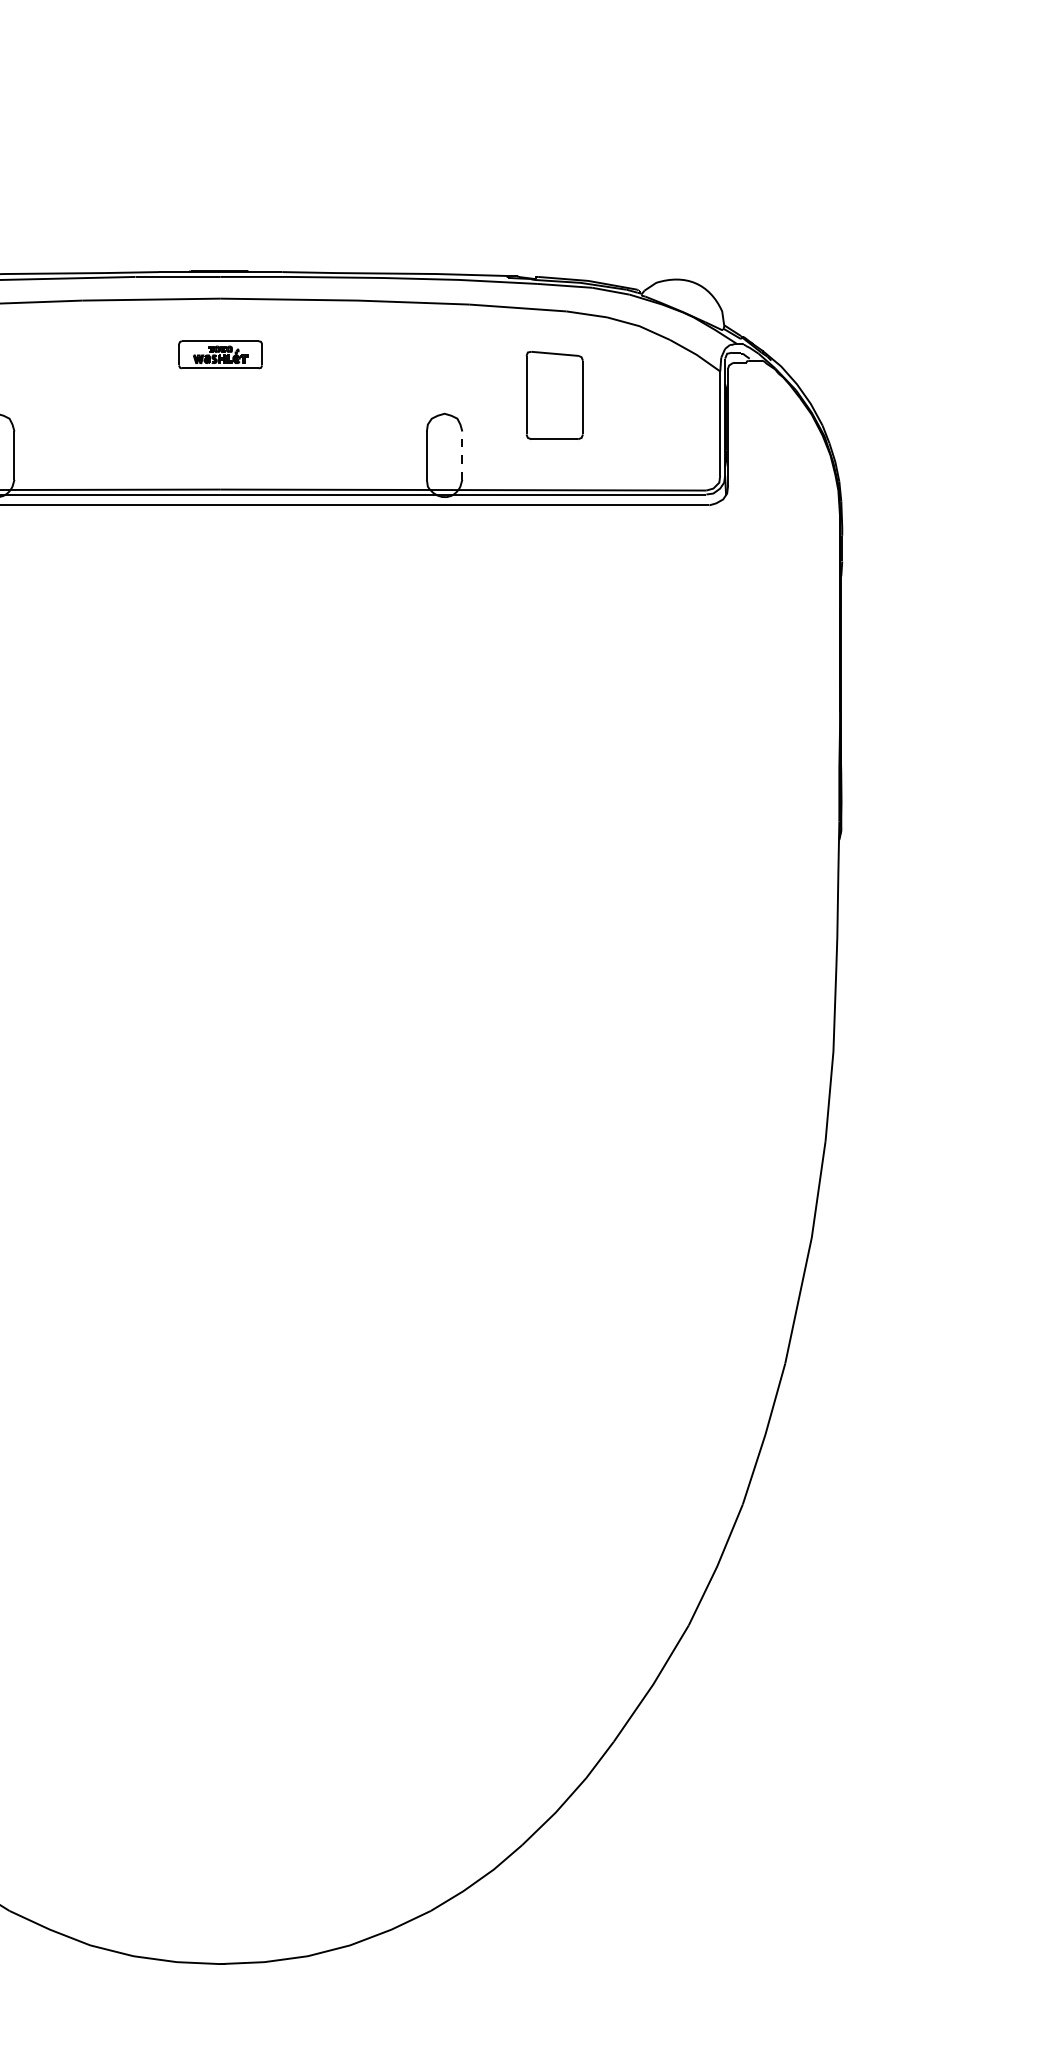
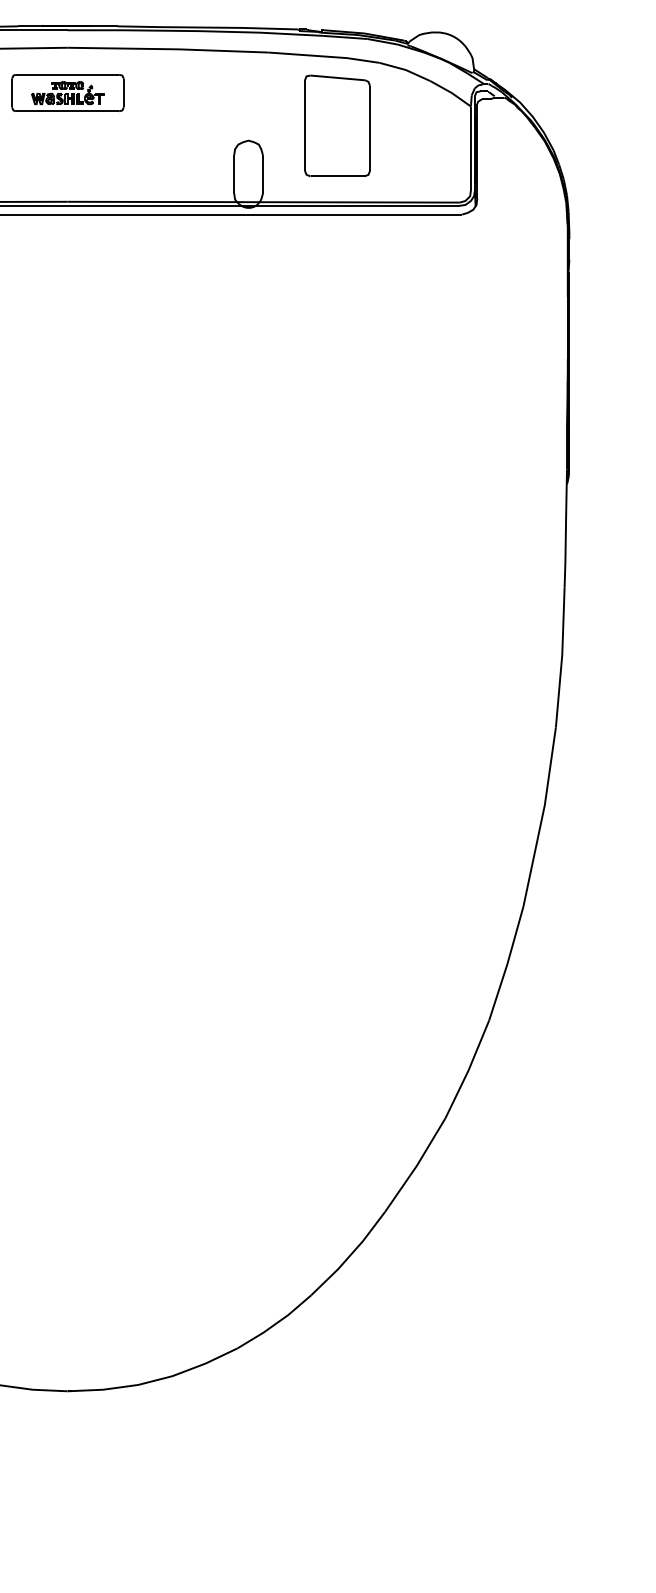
part: (220, 354) -> (67, 92), size x1.67
part: (554, 395) -> (337, 125), size x1.43
line: (462, 455) -> (263, 174), dashed -> solid

